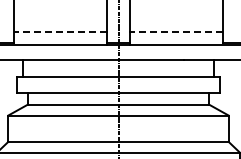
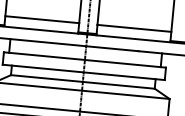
line: (60, 31) -> (42, 19), dashed -> solid
line: (175, 31) -> (133, 28), dashed -> solid

